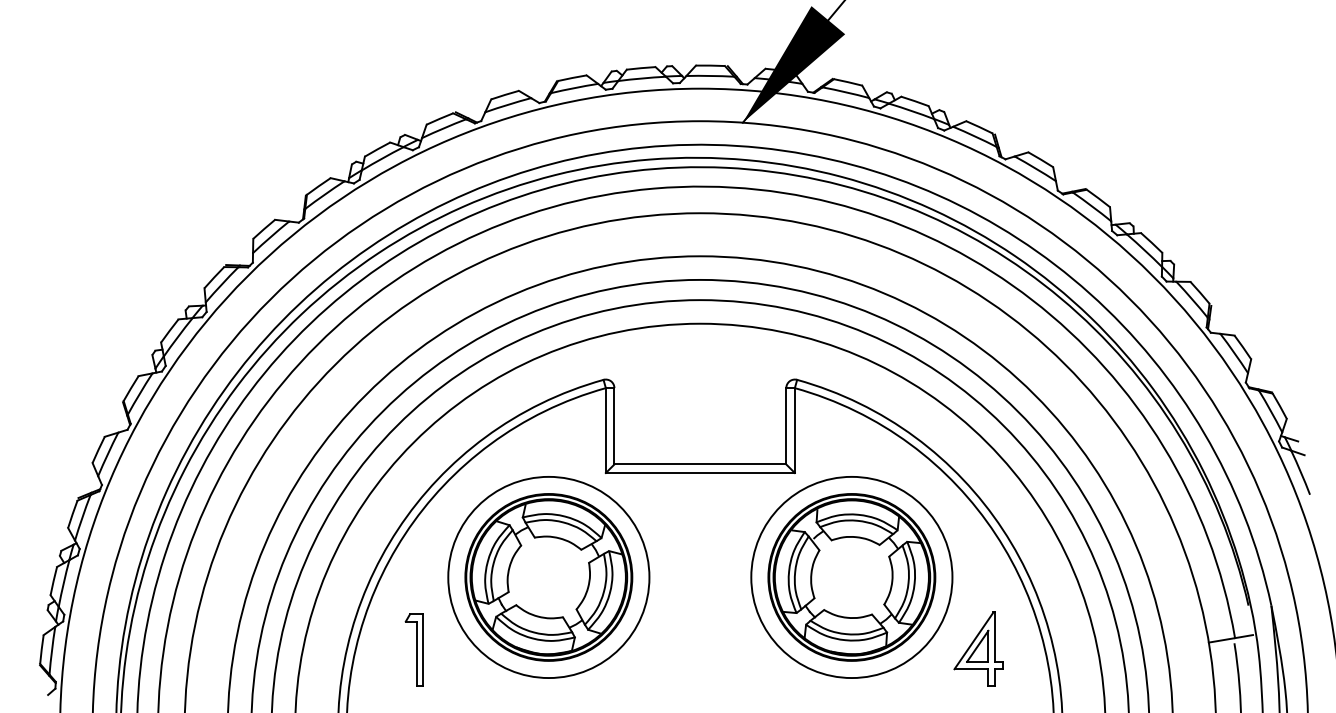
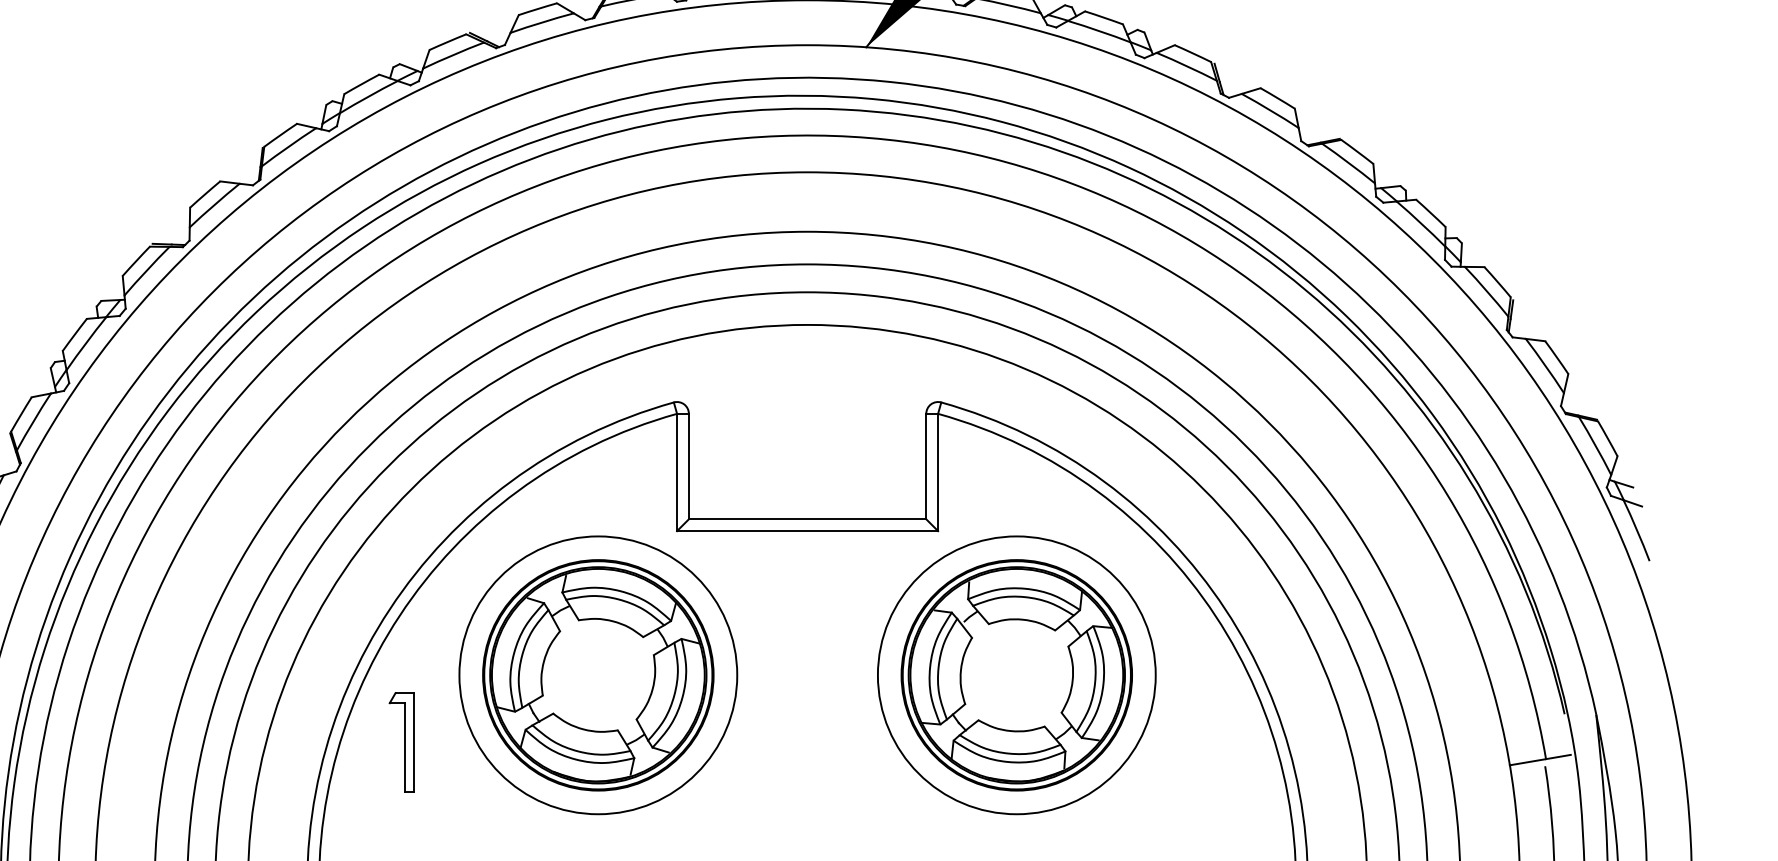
part: (978, 648) -> (1191, 773), removed
part: (413, 649) -> (400, 741), moved

